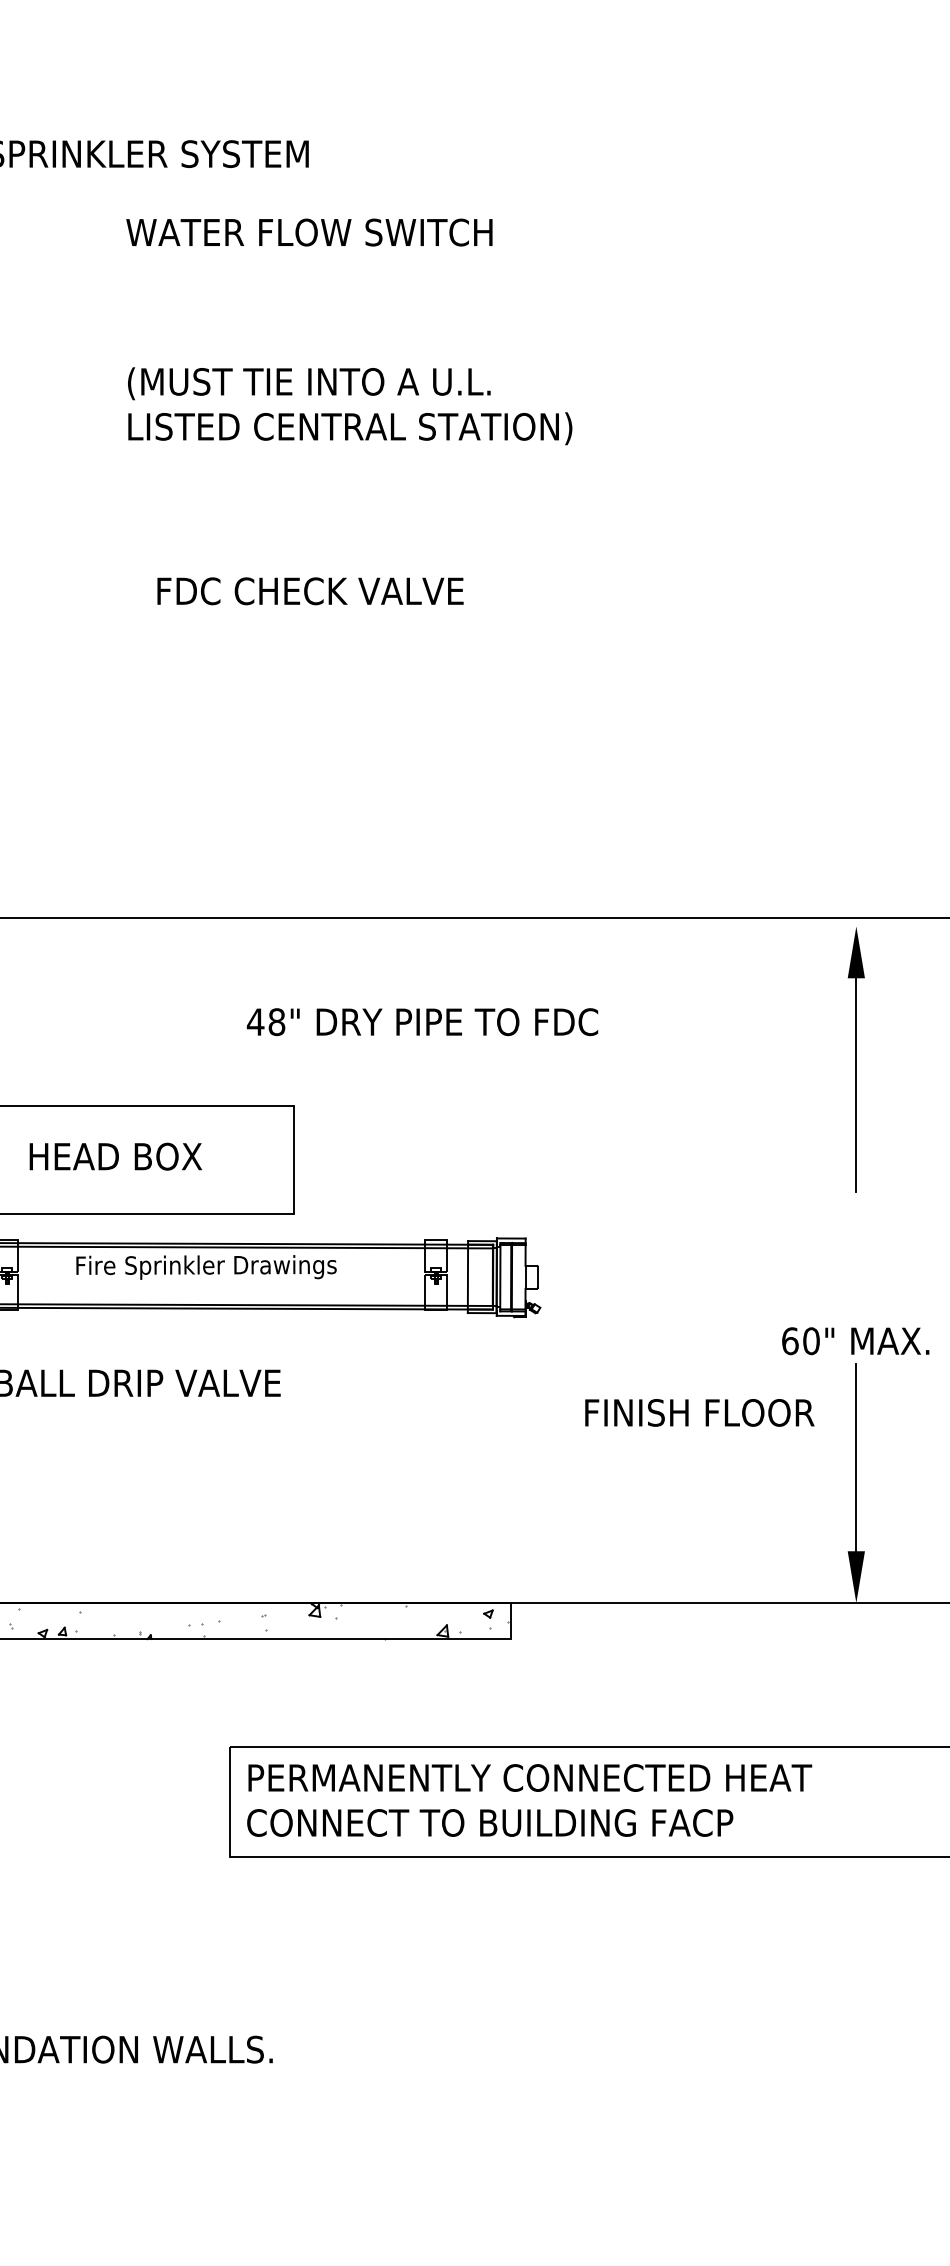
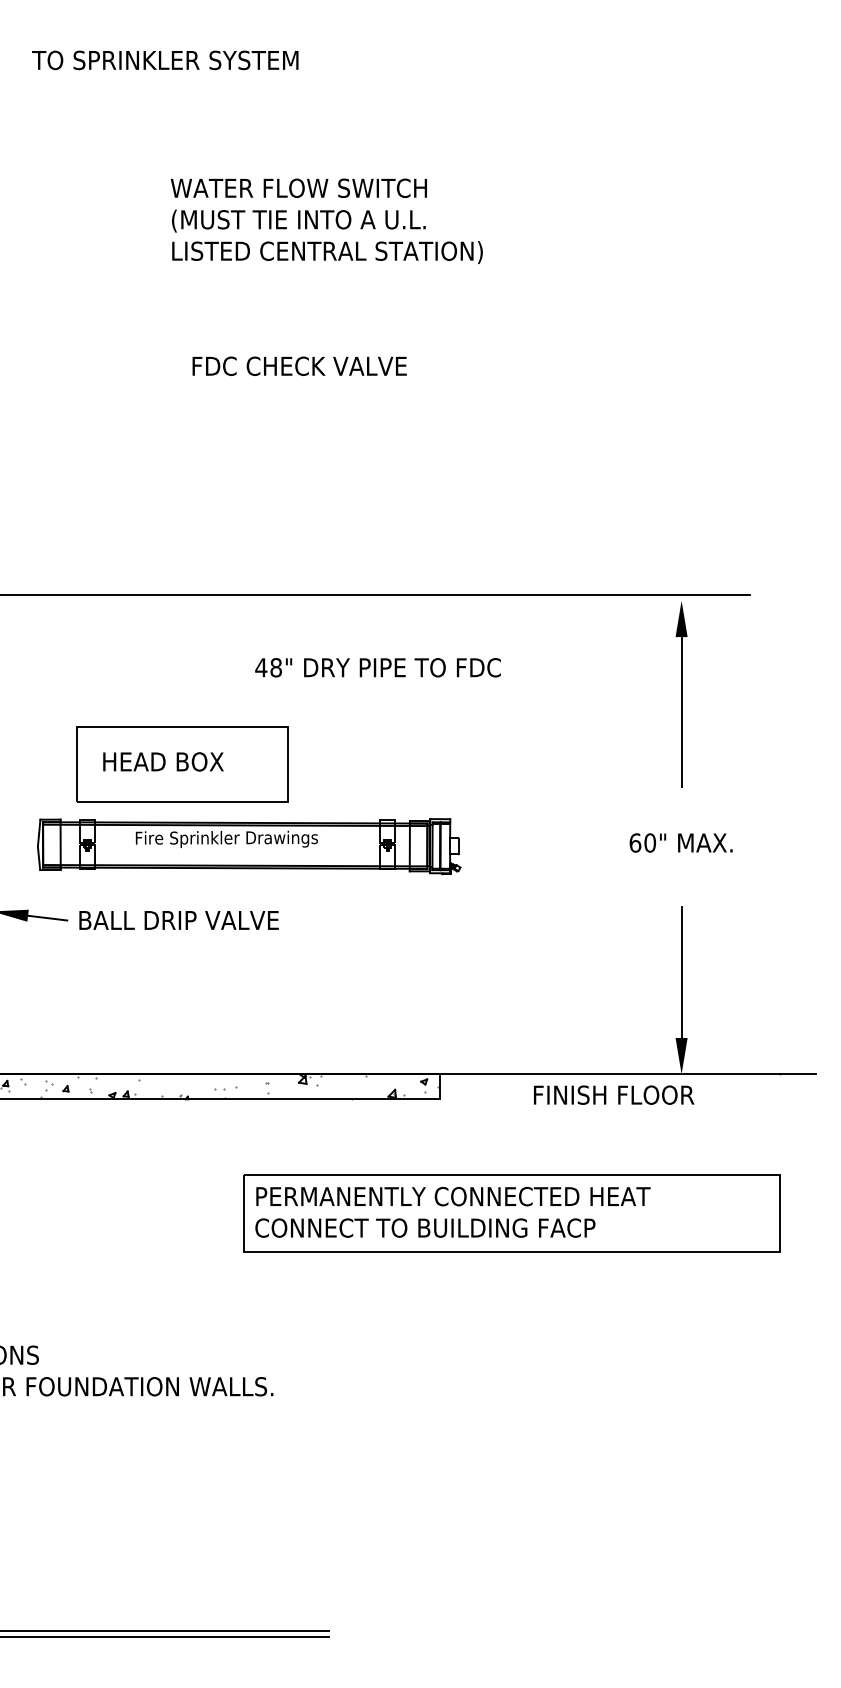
text: (308, 231) -> (298, 187), moved
text: (854, 1340) -> (680, 842), moved
text: (700, 1411) -> (614, 1094), moved

